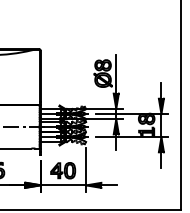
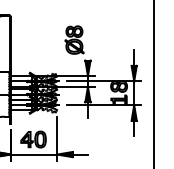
line: (116, 74) -> (88, 41), removed

